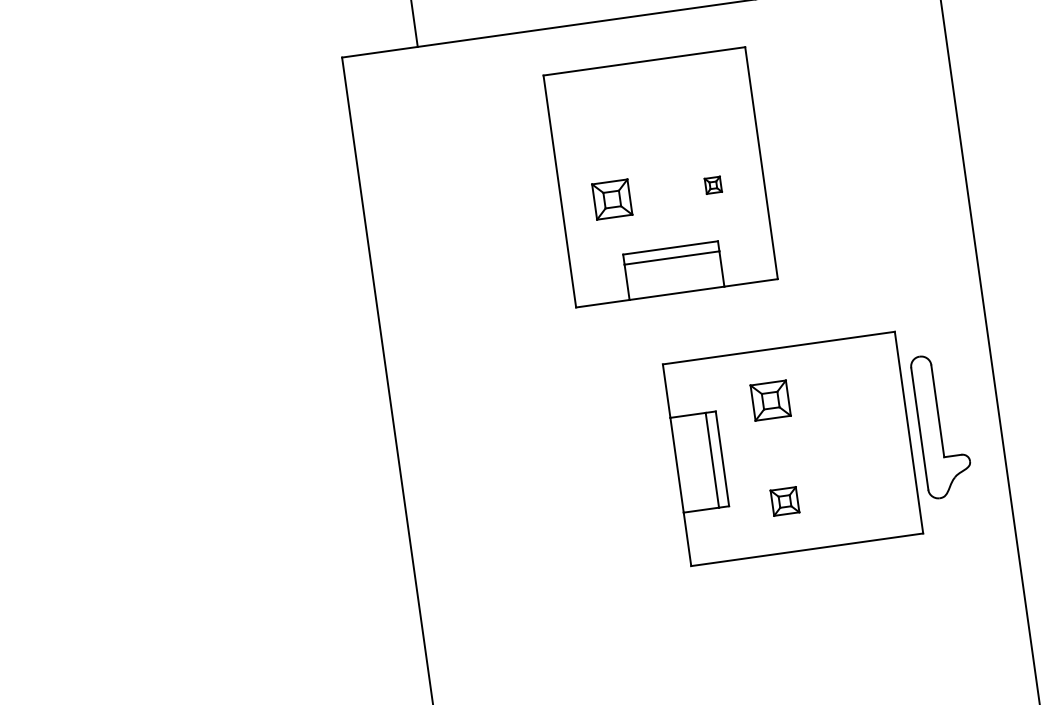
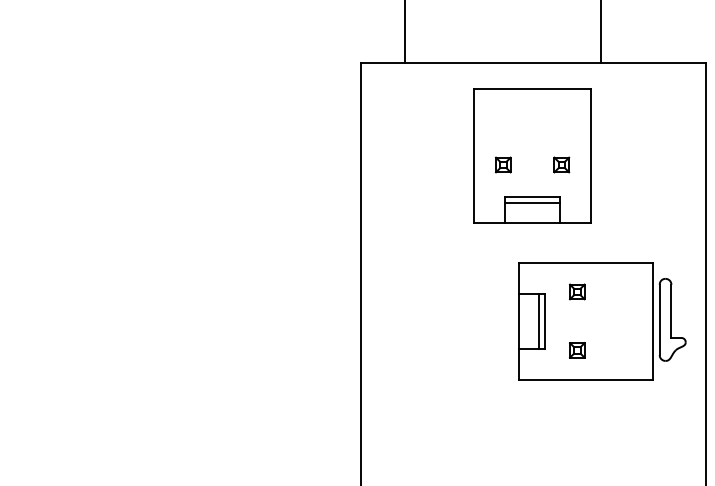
part: (712, 184) -> (561, 164), size x1.67
part: (612, 198) -> (503, 164), size x0.71
part: (771, 399) -> (577, 291), size x0.71

